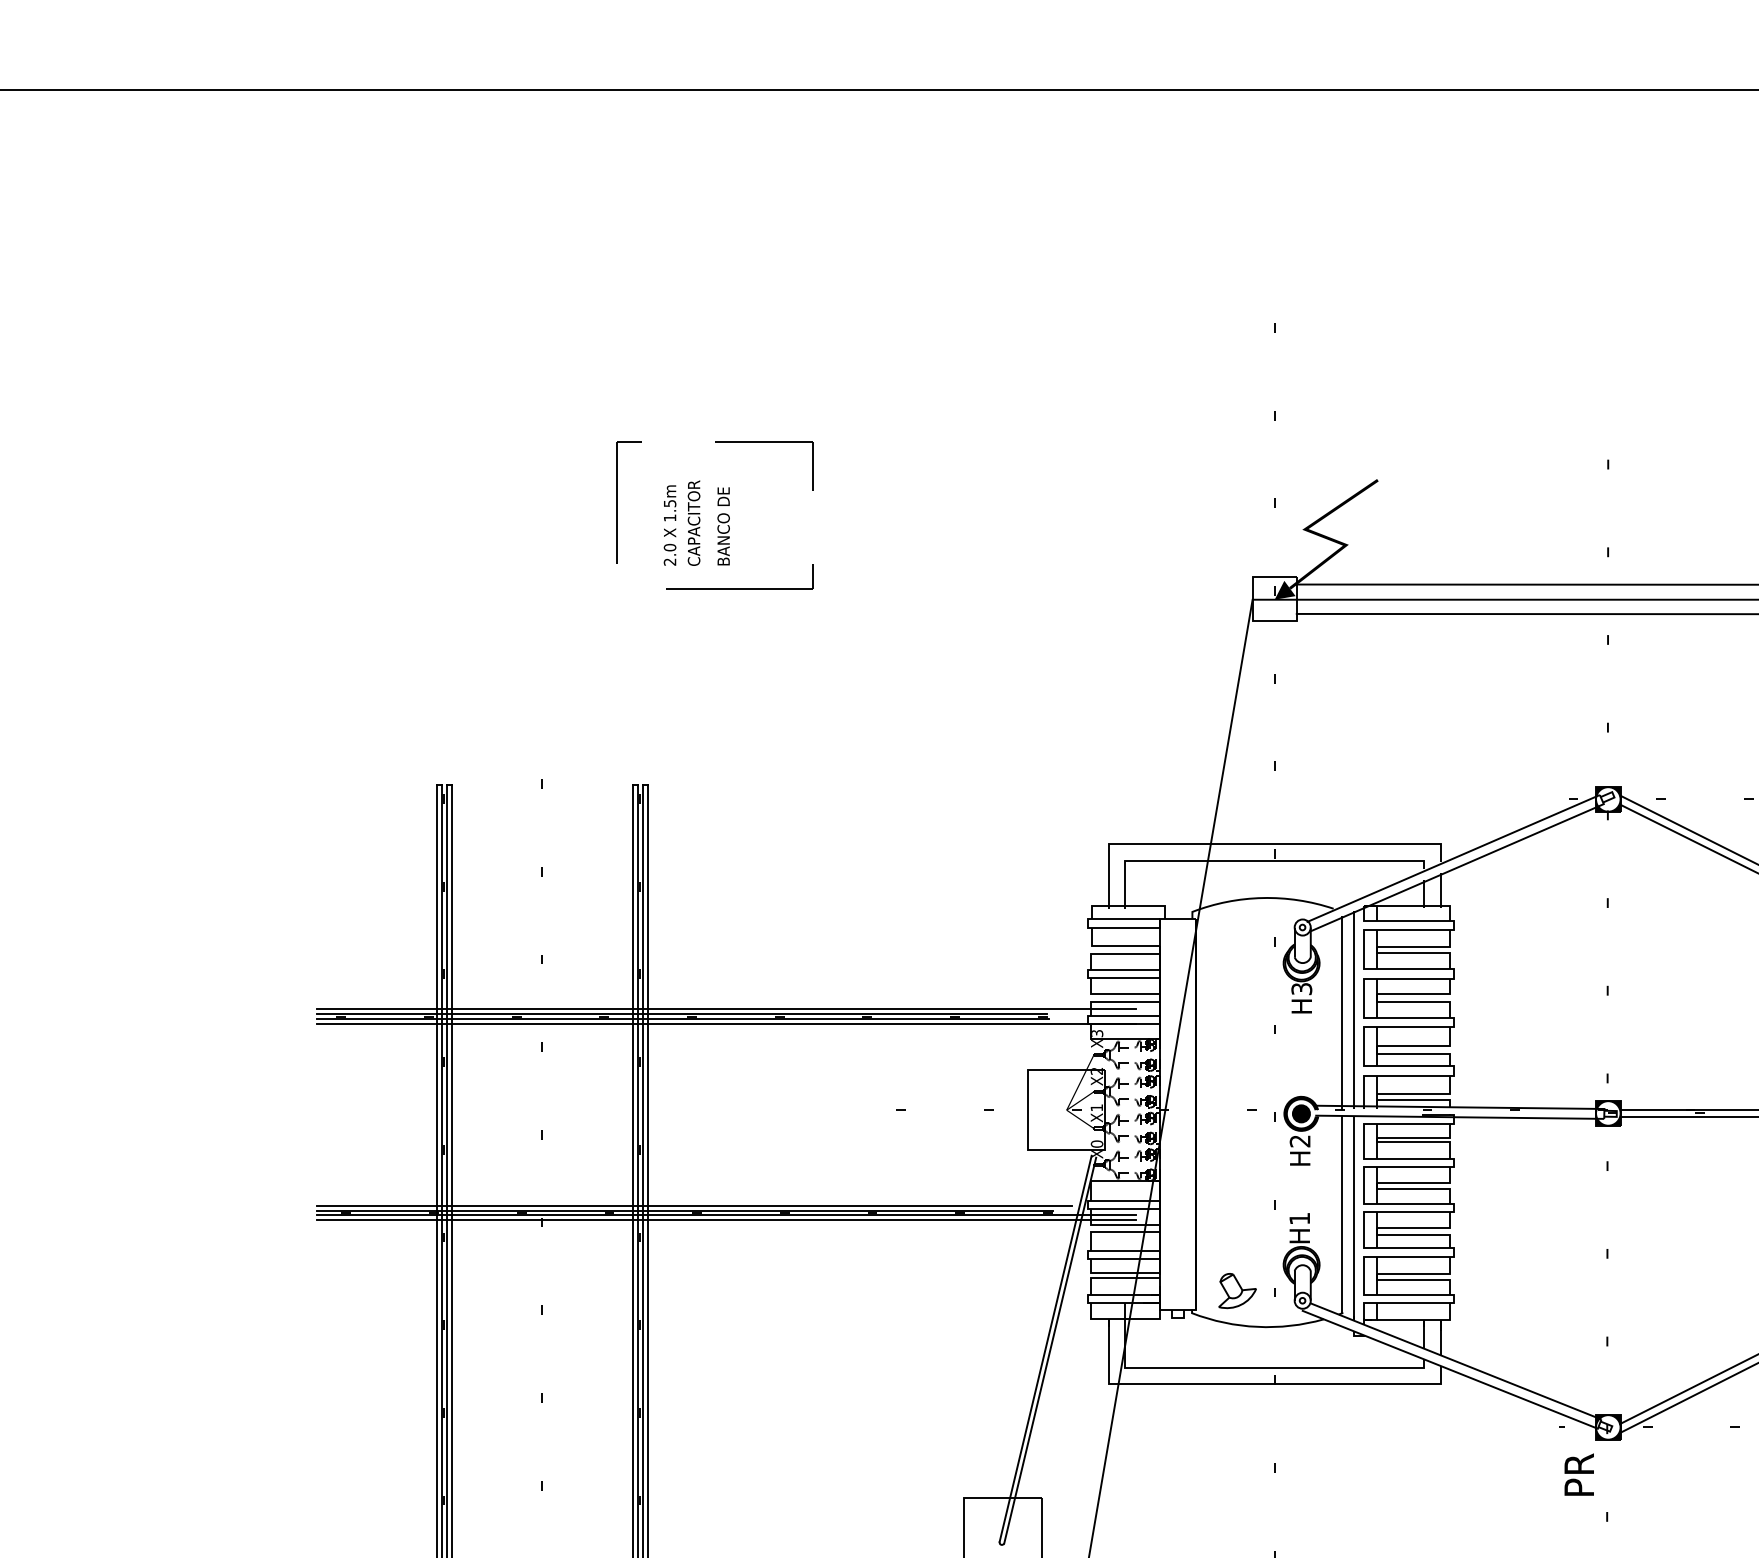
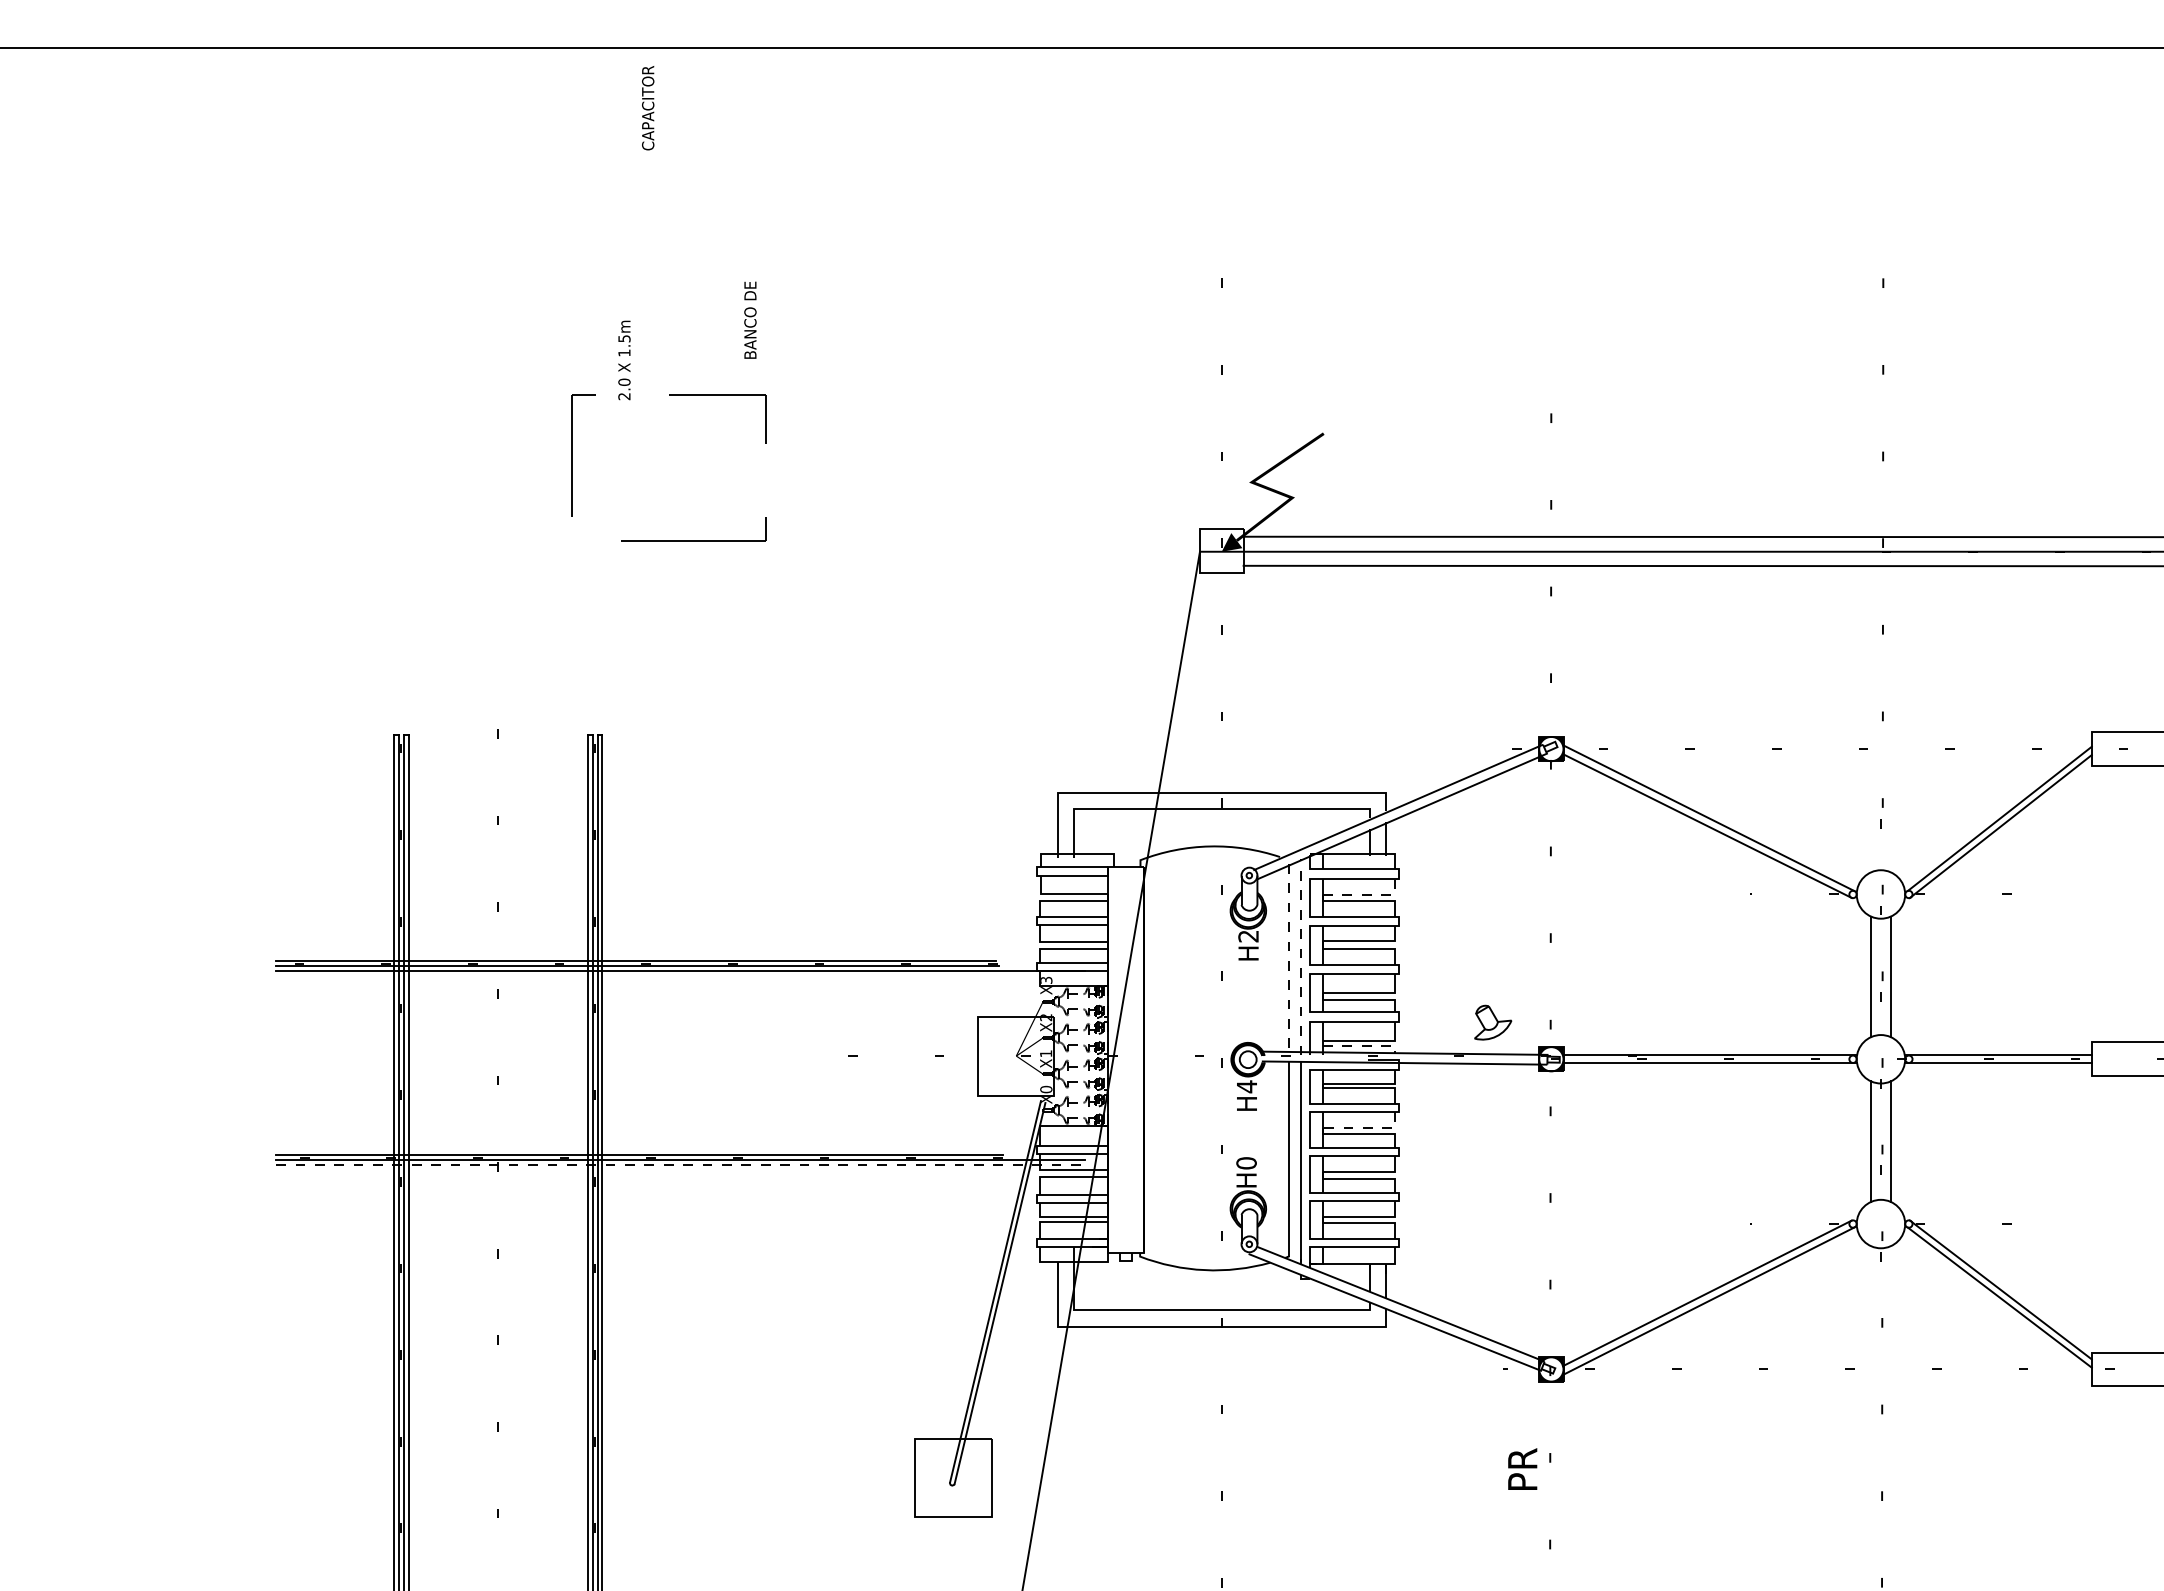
text: (694, 523) -> (648, 108), moved
text: (670, 525) -> (624, 360), moved
text: (723, 525) -> (750, 319), moved
line: (1423, 946) -> (1368, 894), solid -> dashed
text: (1301, 989) -> (1248, 936), H3 -> H2
line: (726, 1009) -> (680, 956), removed
line: (1354, 1009) -> (1300, 956), solid -> dashed
line: (1342, 1012) -> (1288, 959), solid -> dashed
line: (1418, 1099) -> (1363, 1045), solid -> dashed
fill: (1300, 1113) -> (1247, 1059), removed
text: (1299, 1141) -> (1246, 1086), H2 -> H4
line: (1422, 1183) -> (1367, 1128), solid -> dashed
line: (694, 1205) -> (648, 1150), removed
text: (1299, 1218) -> (1246, 1163), H1 -> H0
line: (727, 1219) -> (681, 1164), solid -> dashed
part: (1237, 1290) -> (1493, 1022), moved
text: (1579, 1474) -> (1522, 1468), moved

